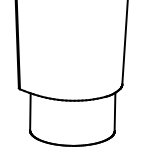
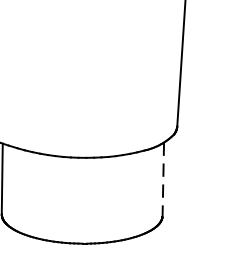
line: (114, 112) -> (162, 180), solid -> dashed

